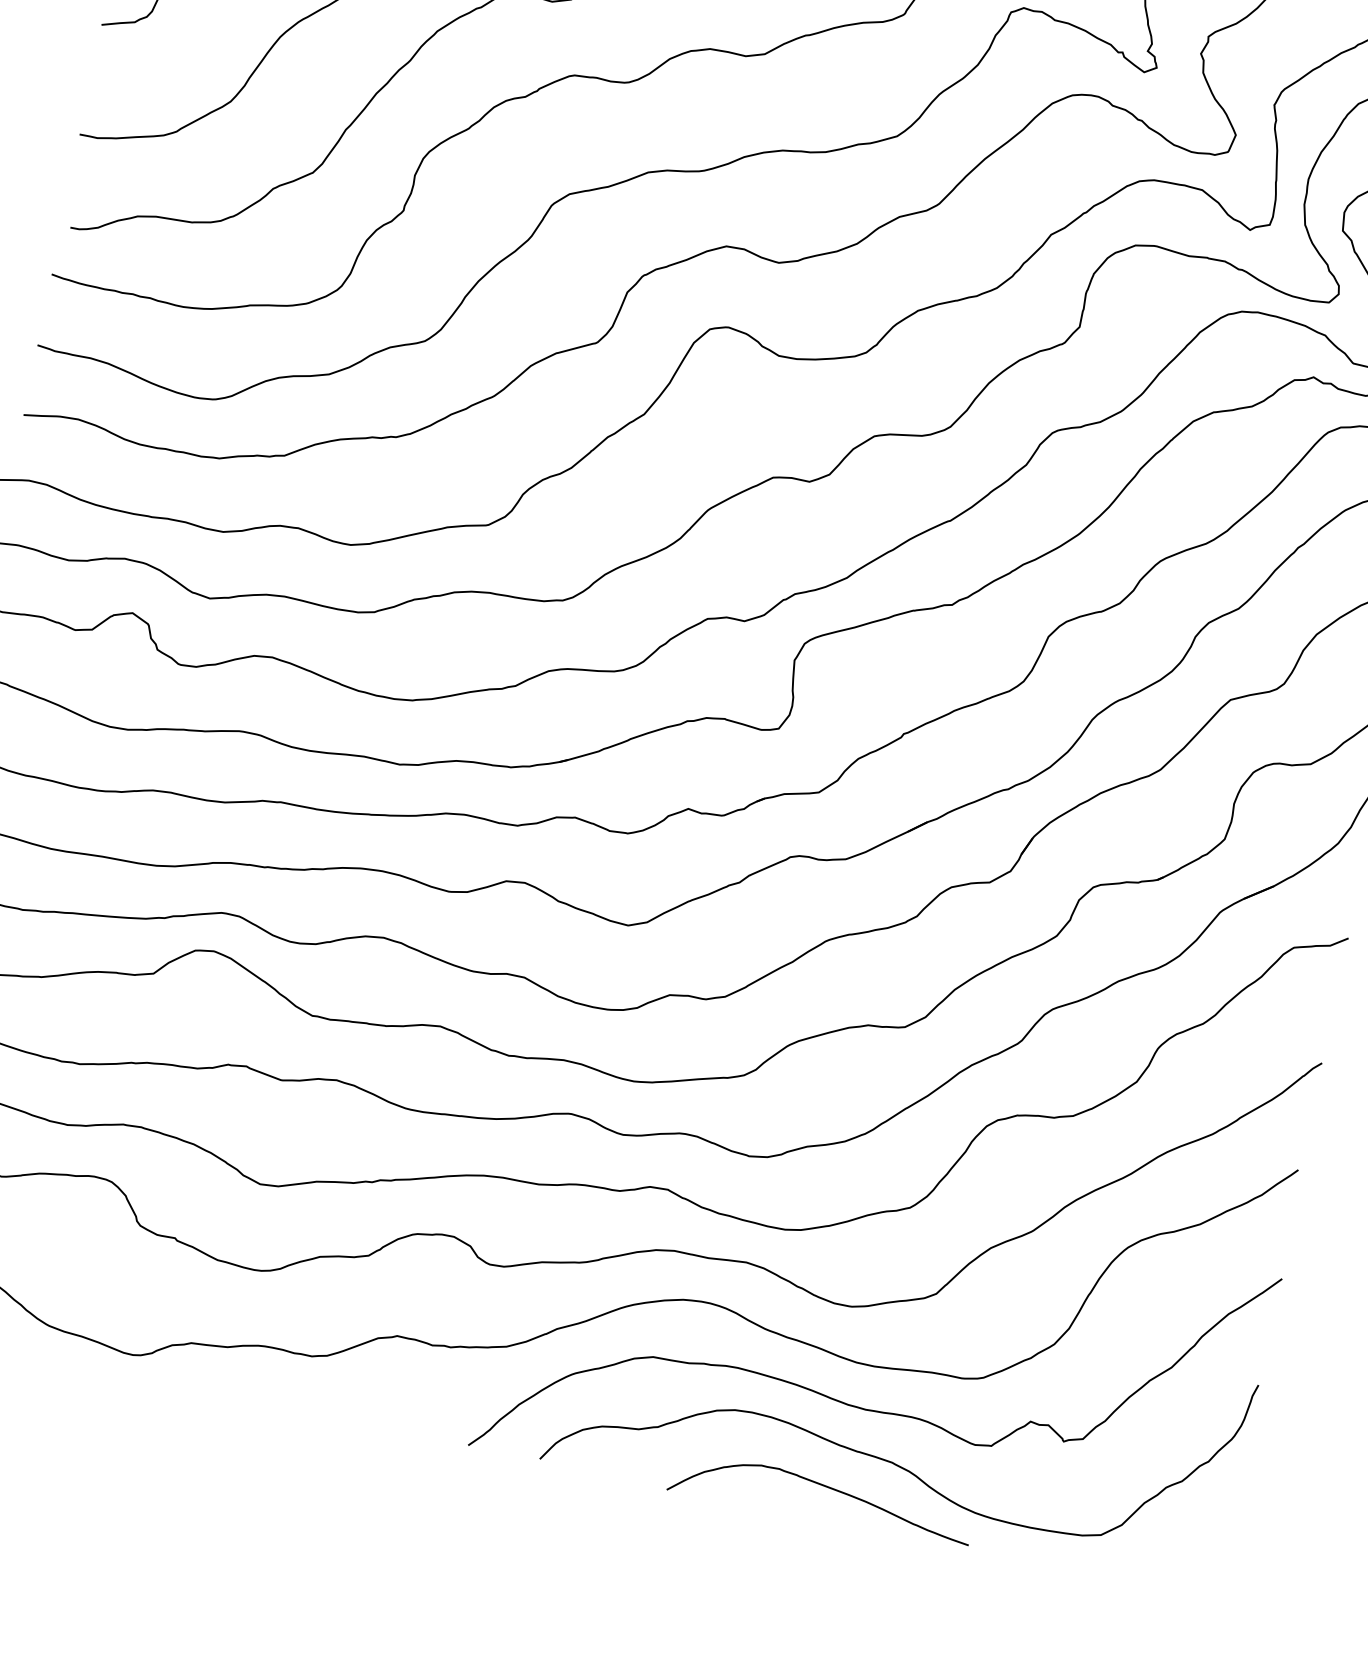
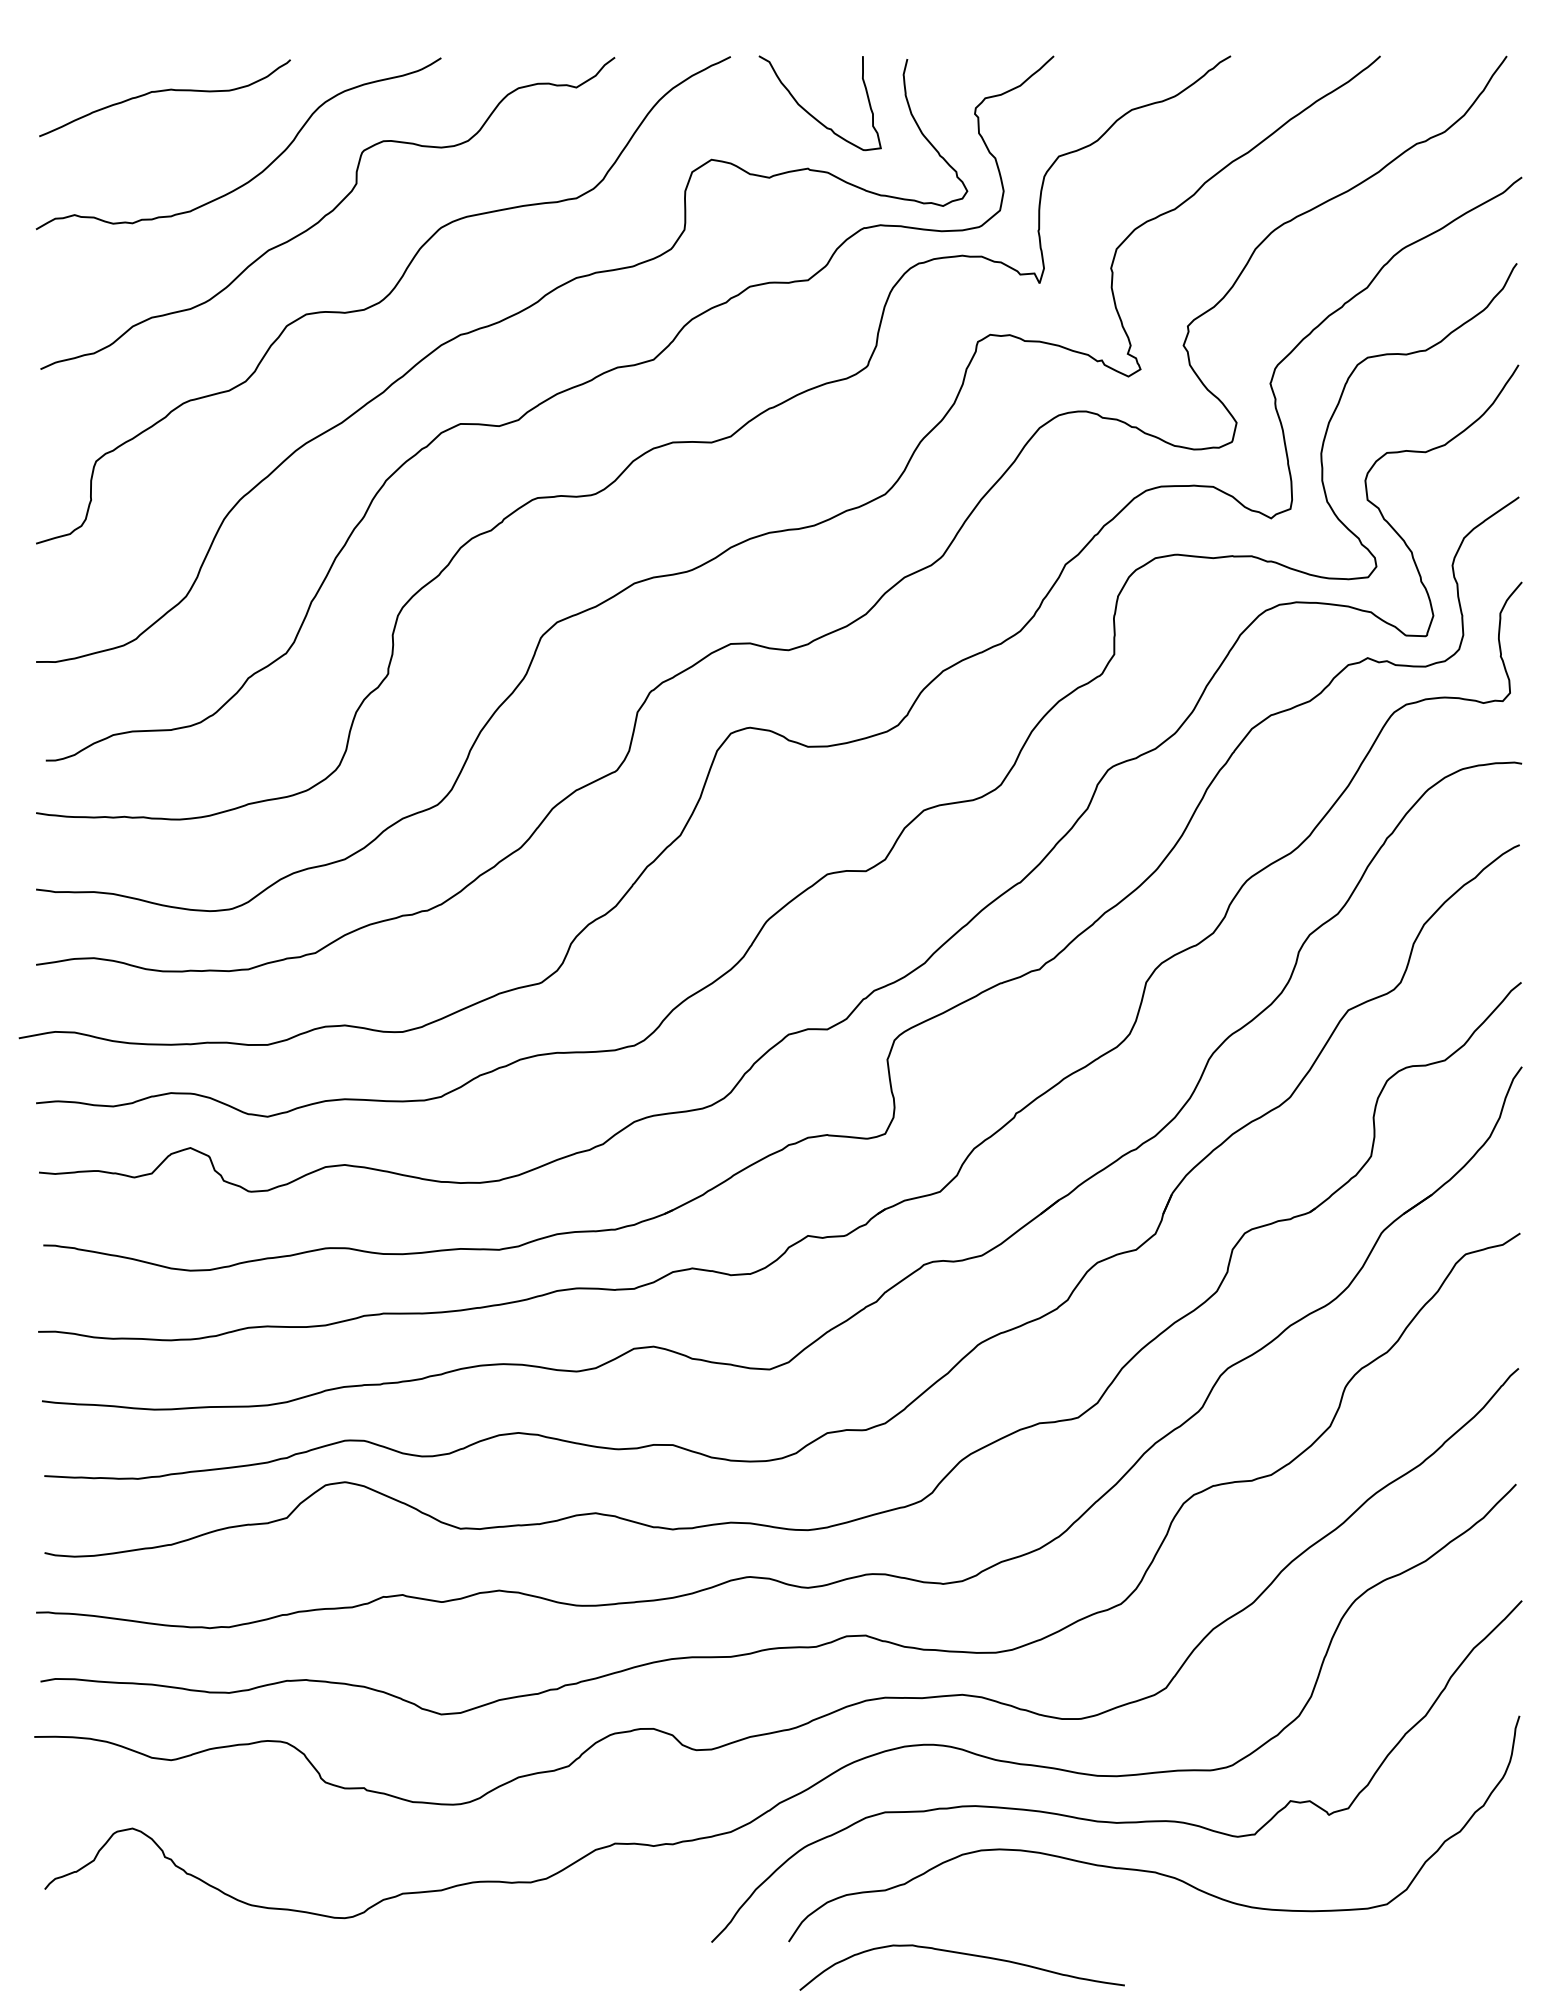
curve: (823, 1486) -> (961, 1954), moved

